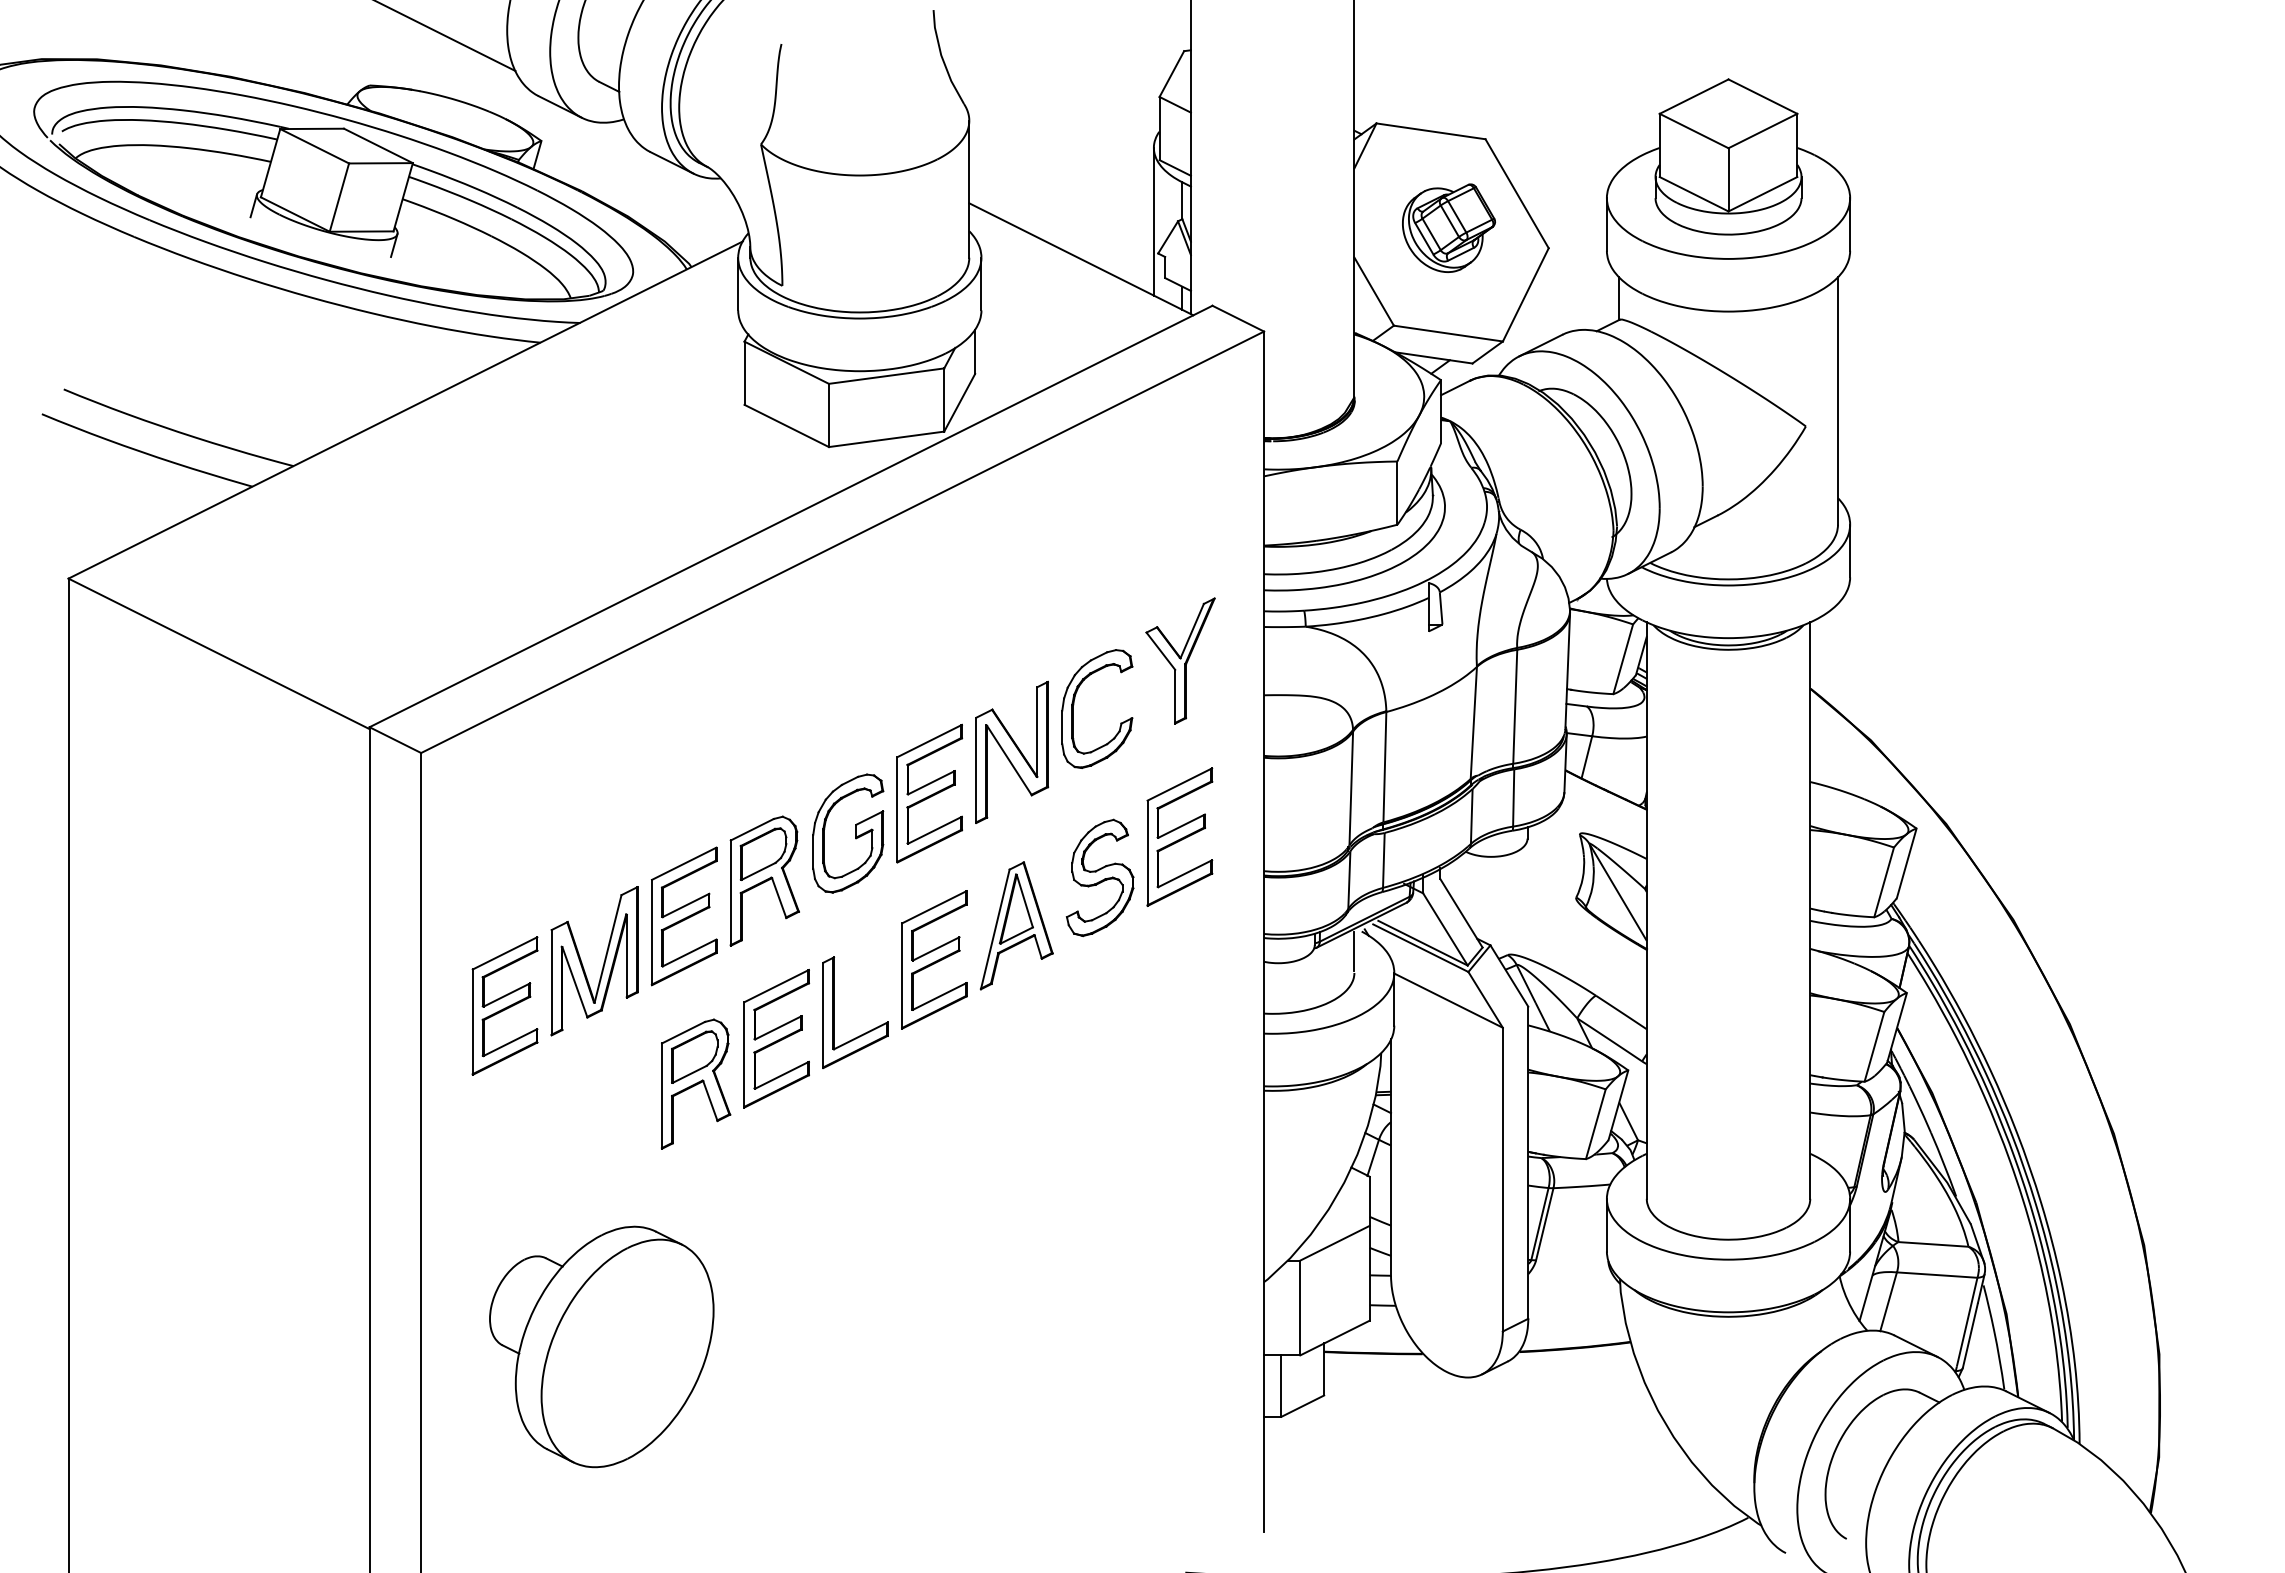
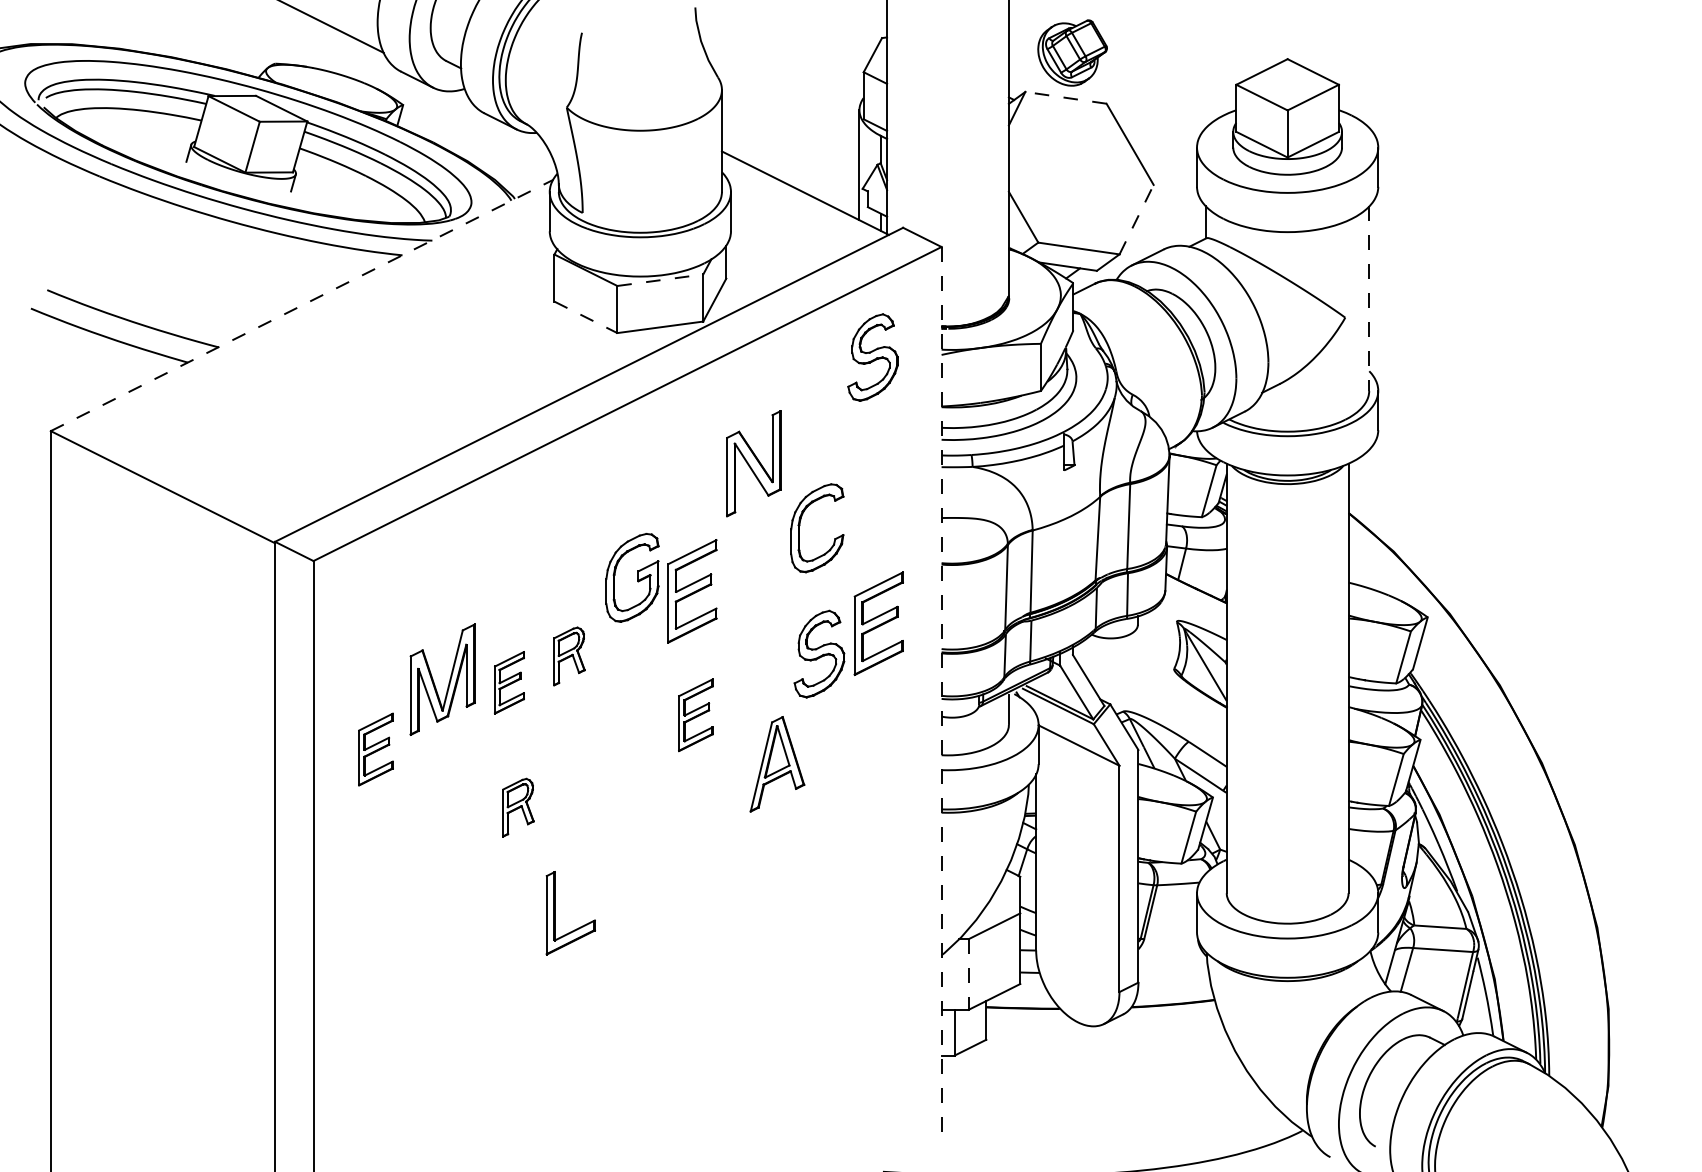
line: (1430, 131) -> (1065, 97), solid -> dashed
part: (1448, 227) -> (1072, 52), moved
line: (1525, 294) -> (1136, 219), solid -> dashed
line: (887, 376) -> (660, 280), solid -> dashed
line: (1838, 400) -> (1369, 298), solid -> dashed
line: (406, 409) -> (302, 305), solid -> dashed
line: (787, 426) -> (586, 317), solid -> dashed
part: (1171, 479) -> (872, 357), added
part: (1180, 660) -> (879, 492), removed
part: (1012, 751) -> (754, 463), moved
part: (855, 833) -> (637, 577), moved
part: (764, 880) -> (569, 656), size x0.6
part: (683, 916) -> (508, 682), size x0.6
part: (1016, 925) -> (777, 764), moved
line: (1264, 932) -> (941, 694), solid -> dashed
part: (934, 959) -> (696, 714), size x0.7
part: (603, 962) -> (449, 680), moved
part: (504, 1005) -> (375, 749), size x0.7
part: (834, 1012) -> (555, 913), moved
part: (776, 1038) -> (578, 773), removed
part: (696, 1083) -> (518, 807), size x0.6
line: (1300, 1308) -> (968, 974), solid -> dashed
part: (601, 1346) -> (447, 1003), removed

